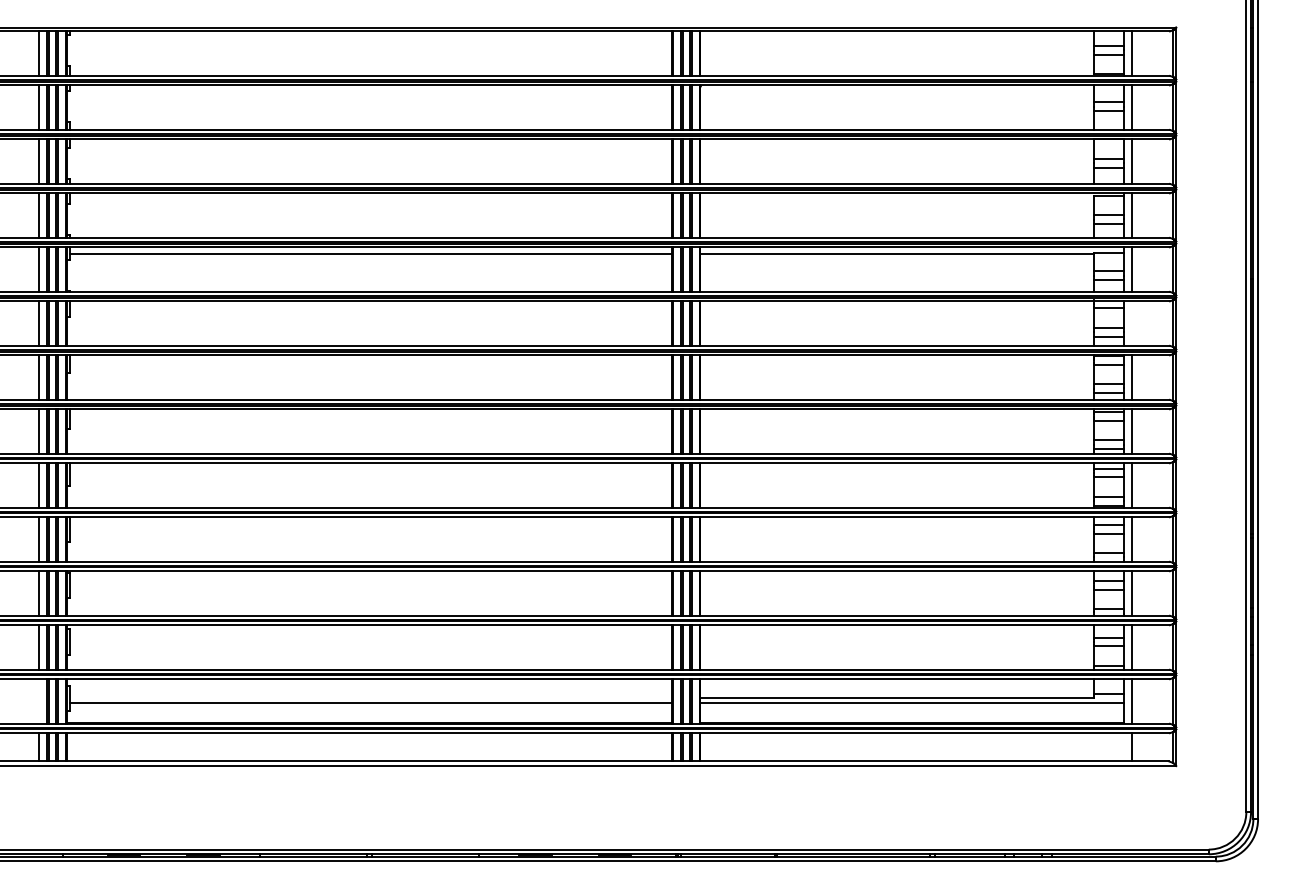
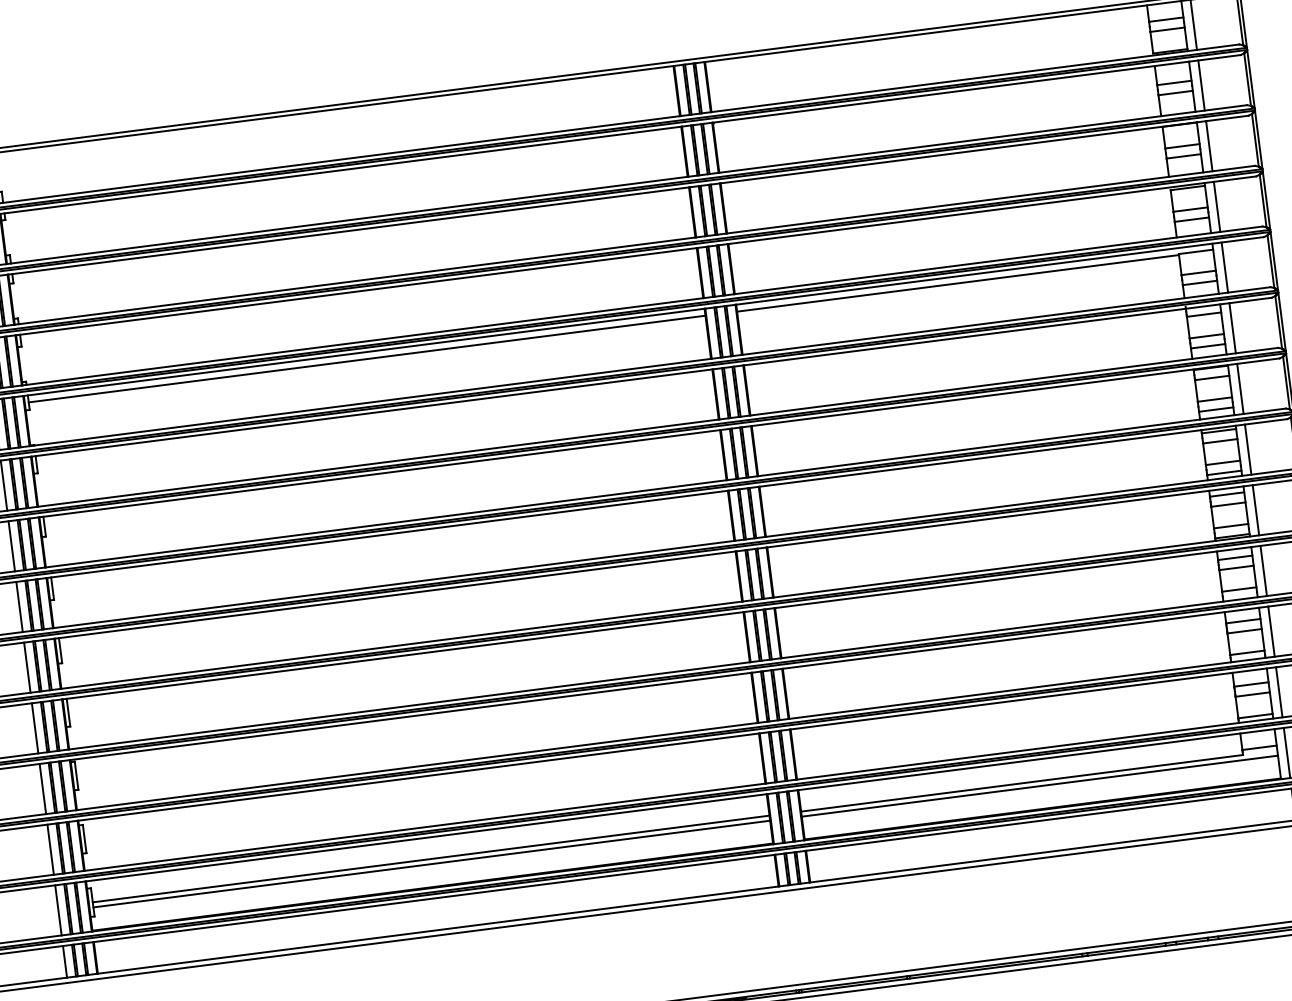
line: (1132, 323) -> (1232, 328), added
line: (371, 698) -> (431, 859), added
line: (39, 701) -> (58, 910), added

